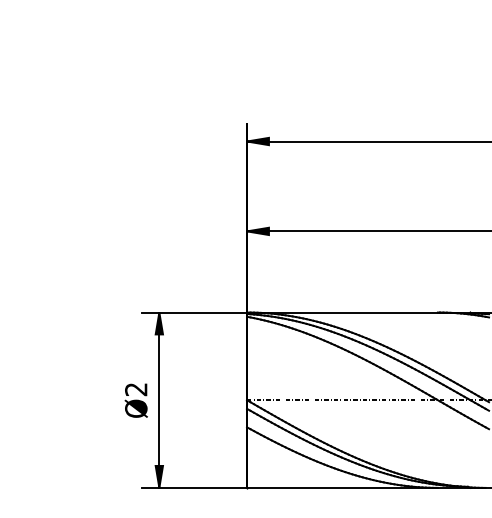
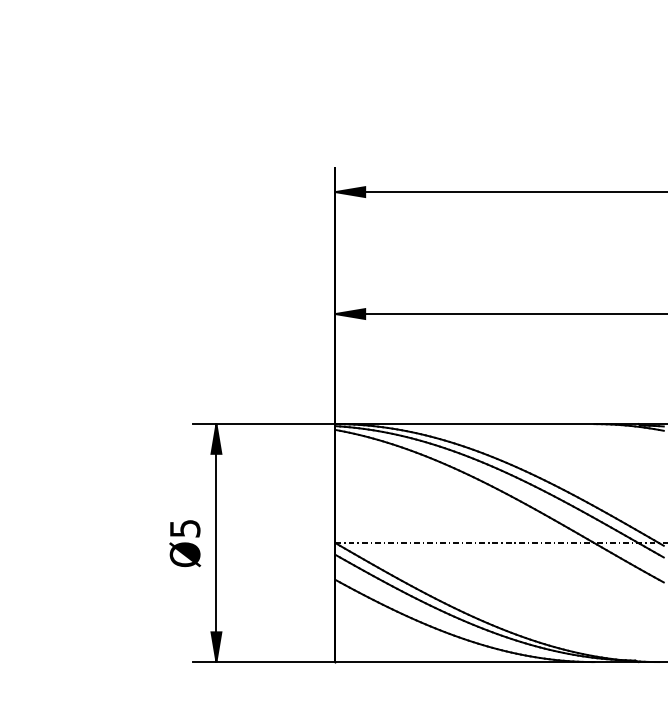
text: (135, 389) -> (184, 528), Ø2 -> Ø5

